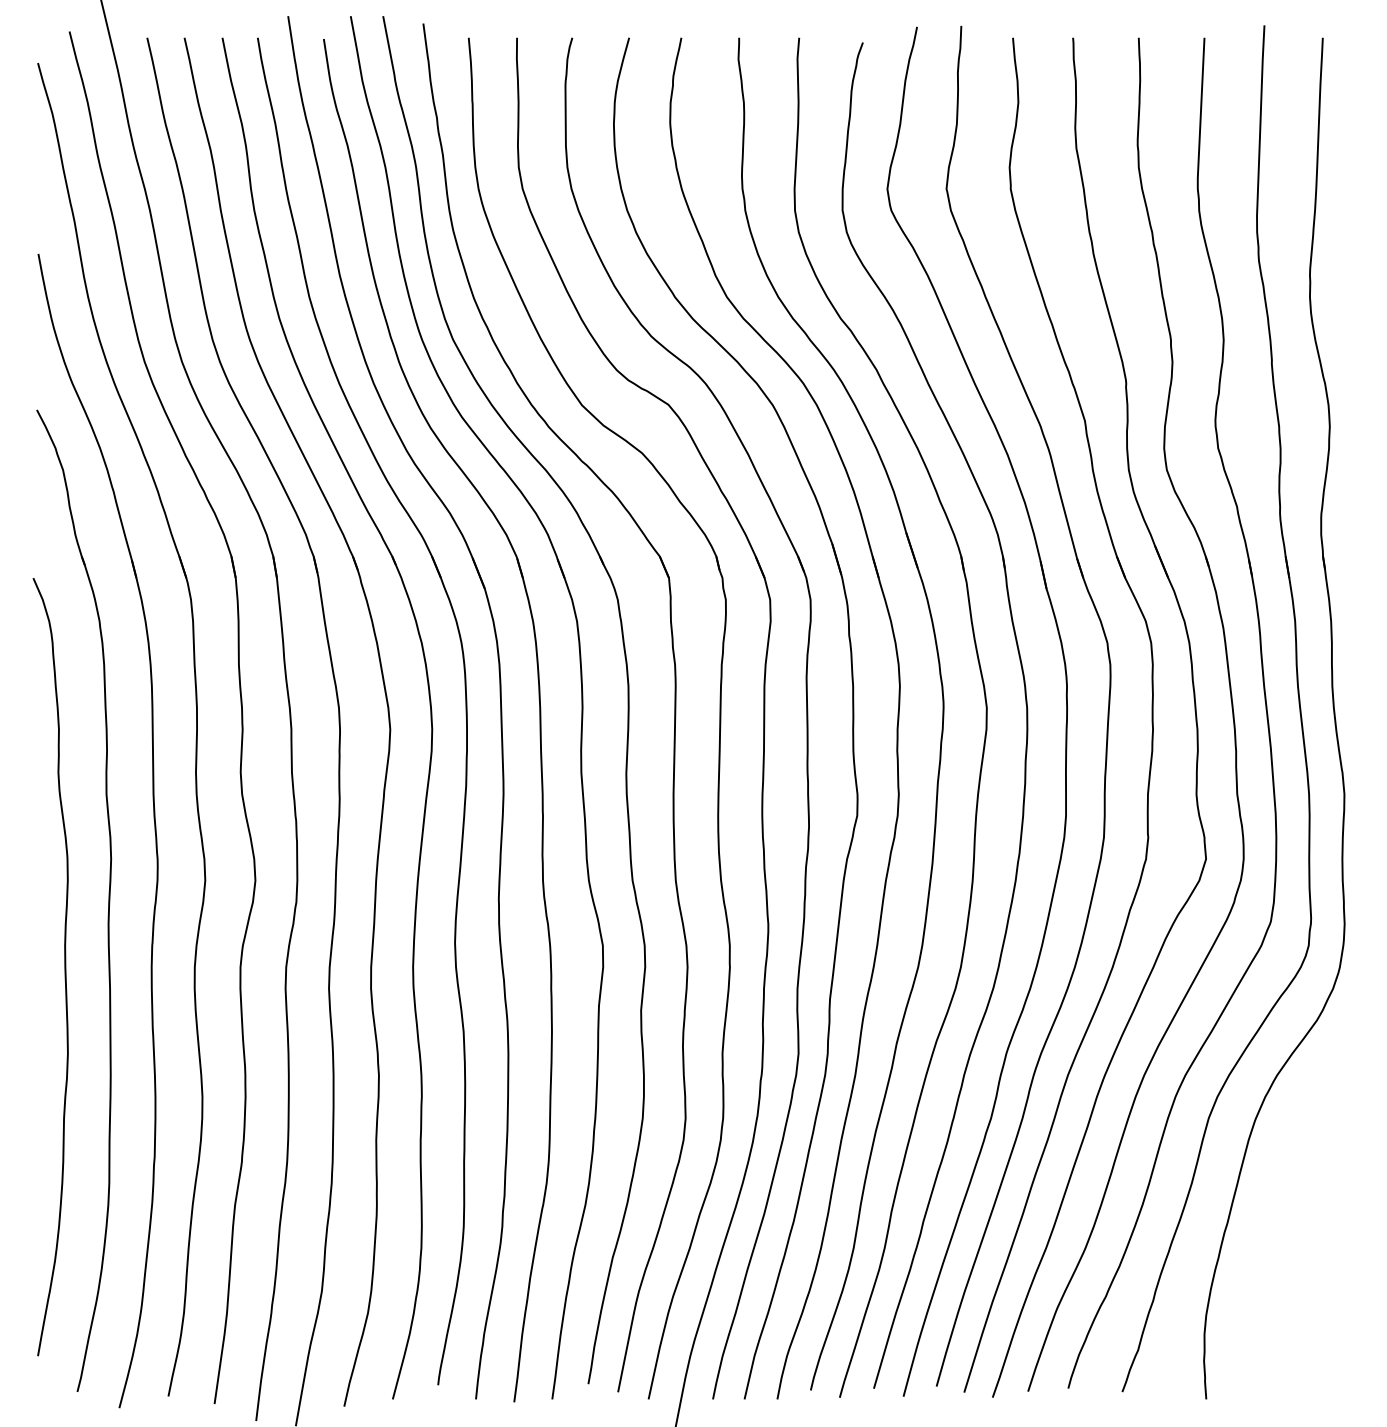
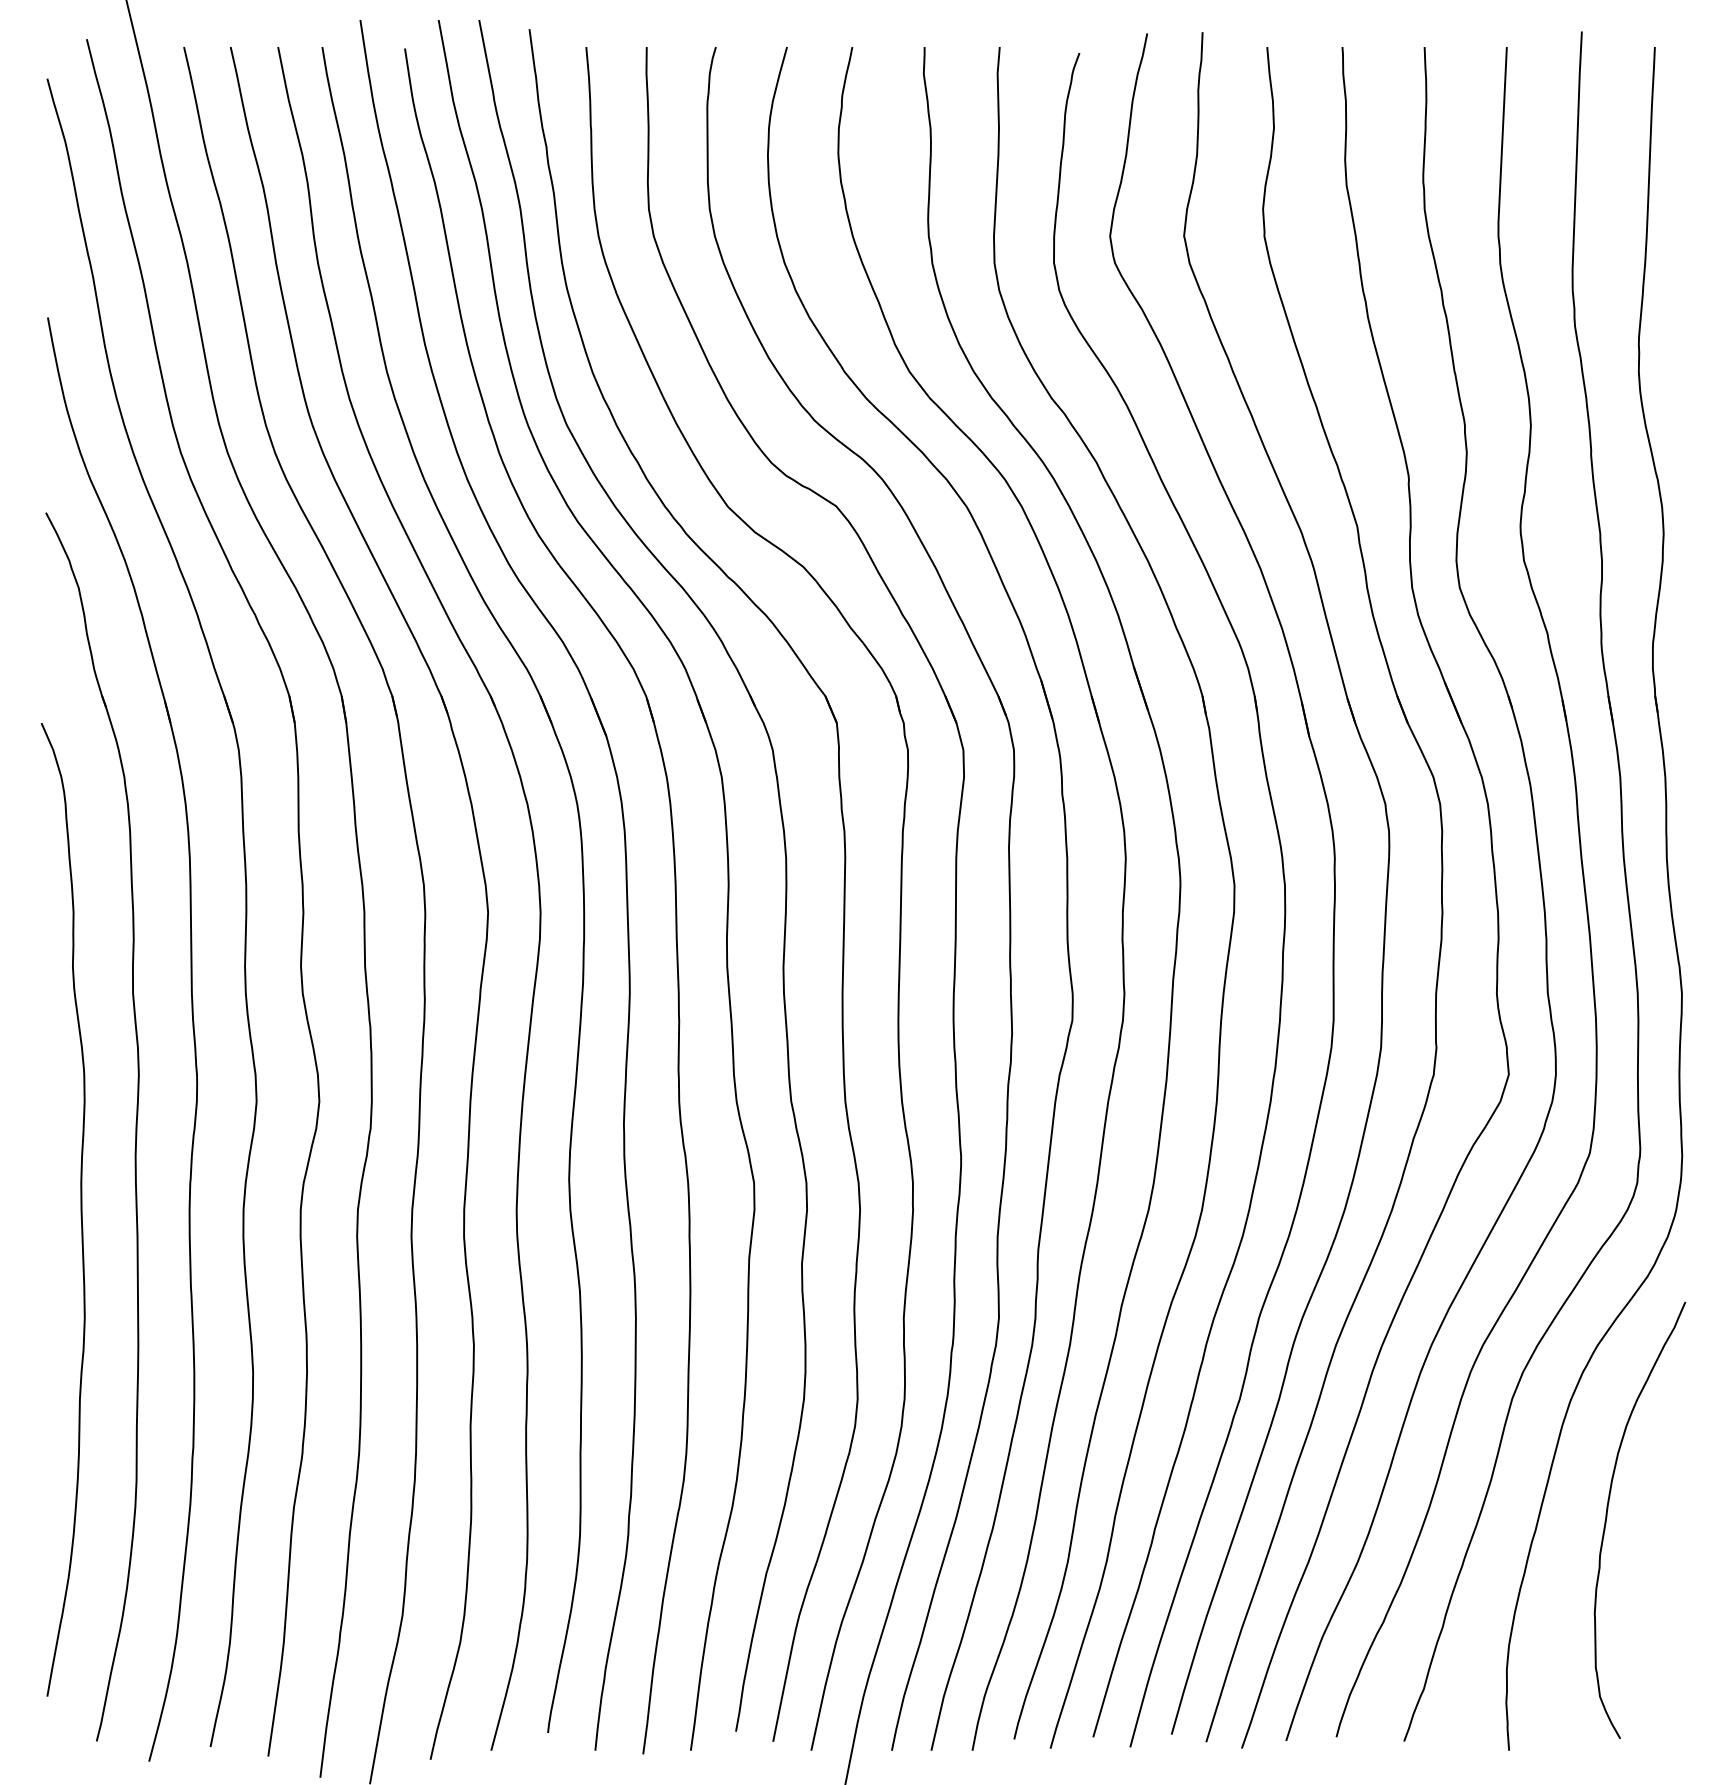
curve: (1285, 1210) -> (1608, 1514), added

